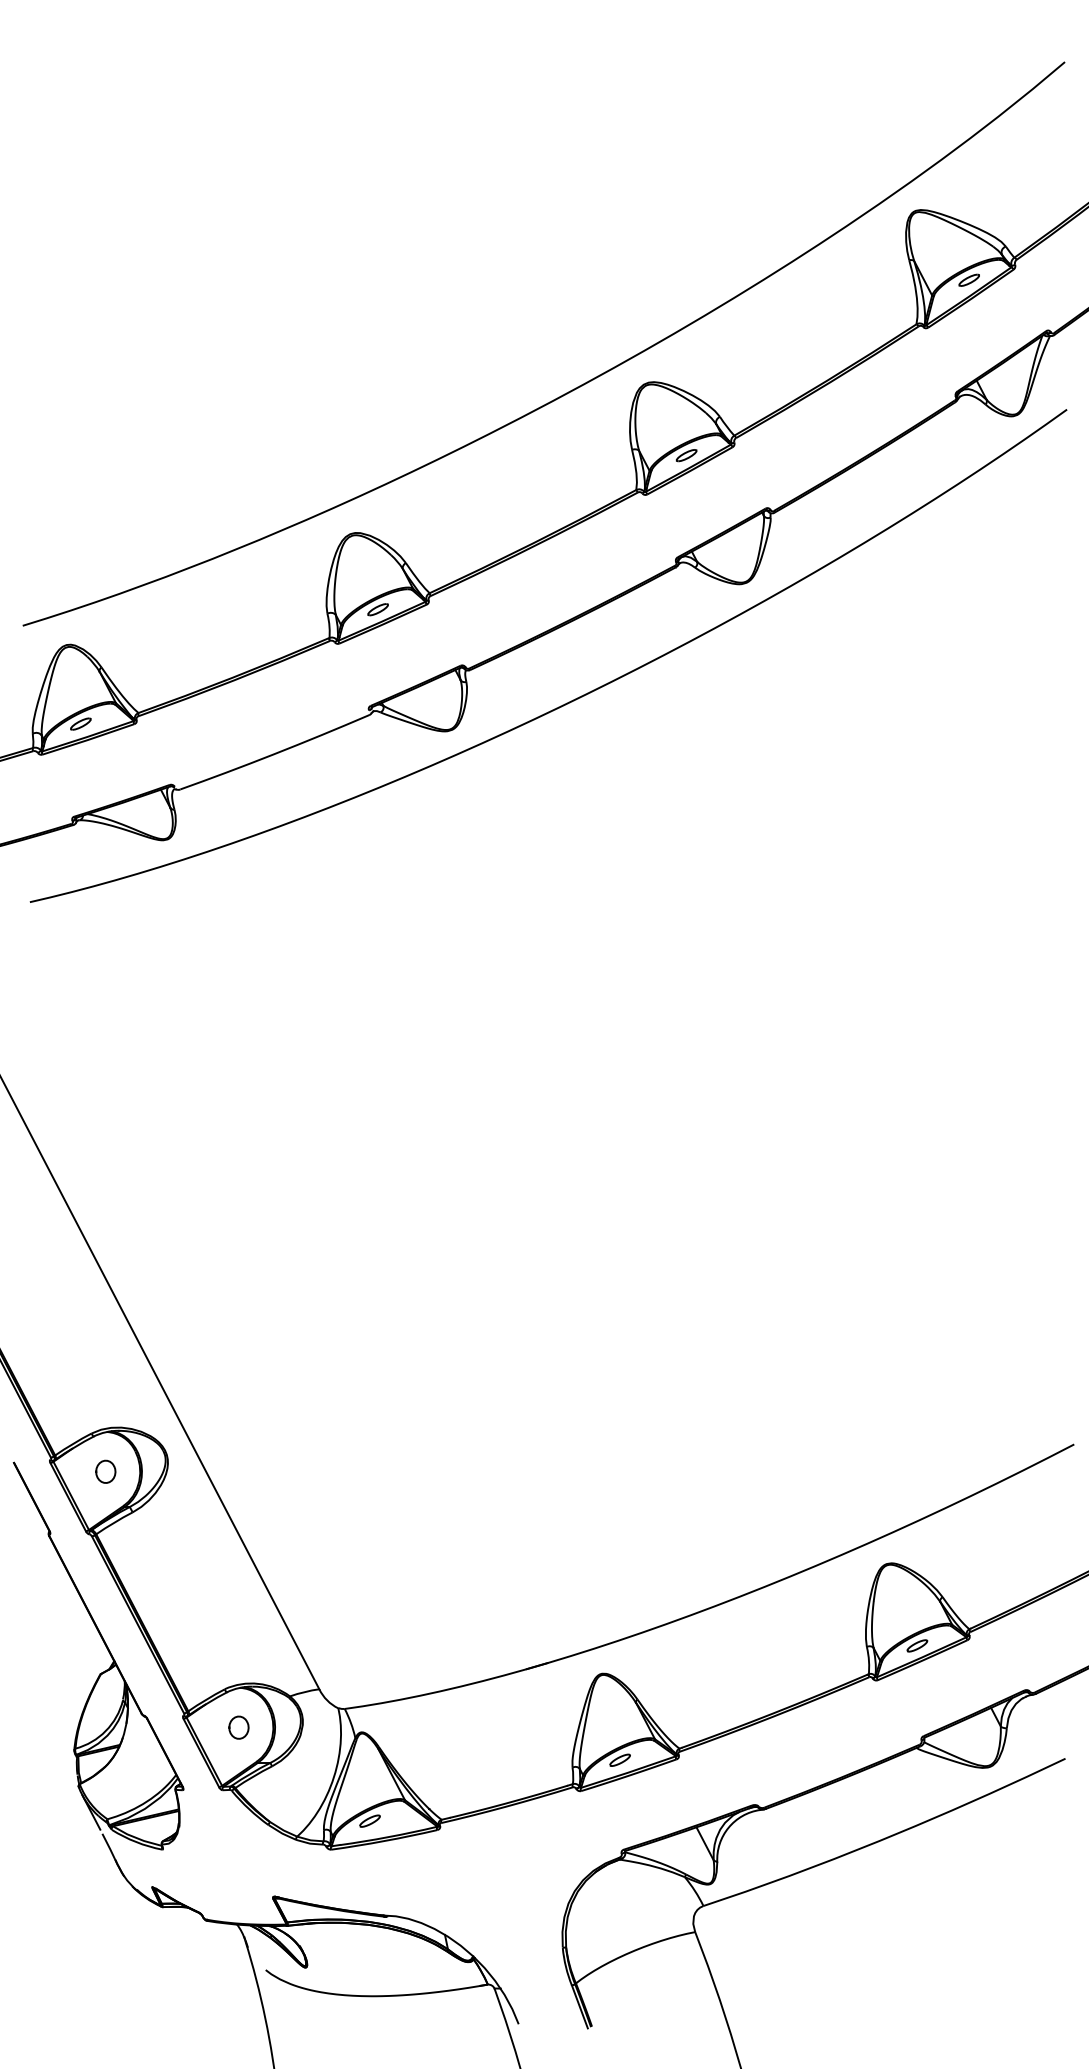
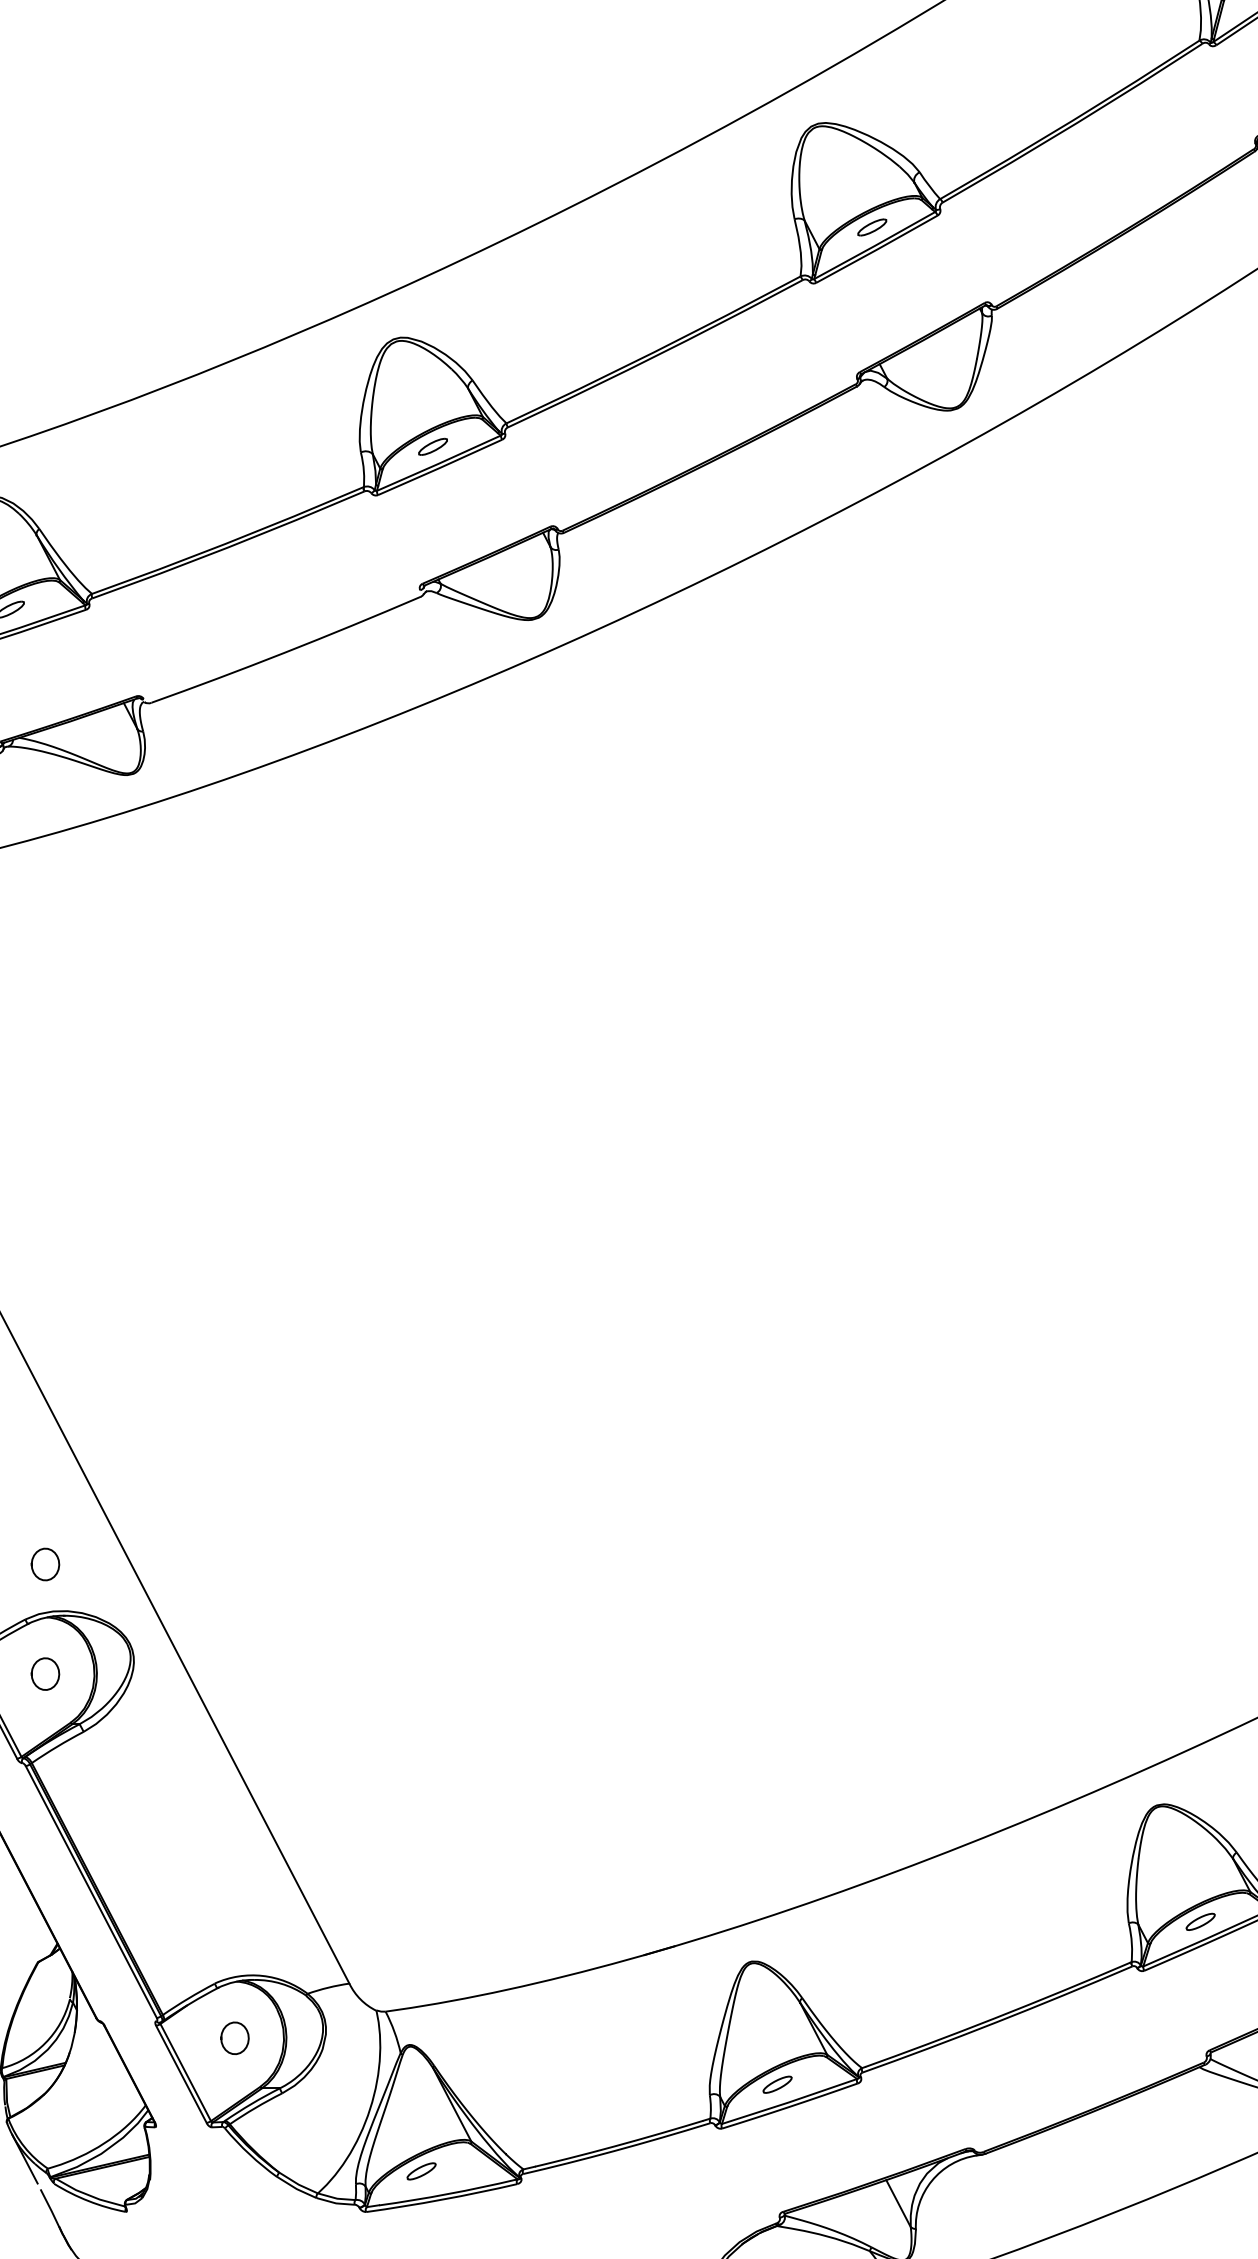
part: (105, 1394) -> (45, 1564), added

